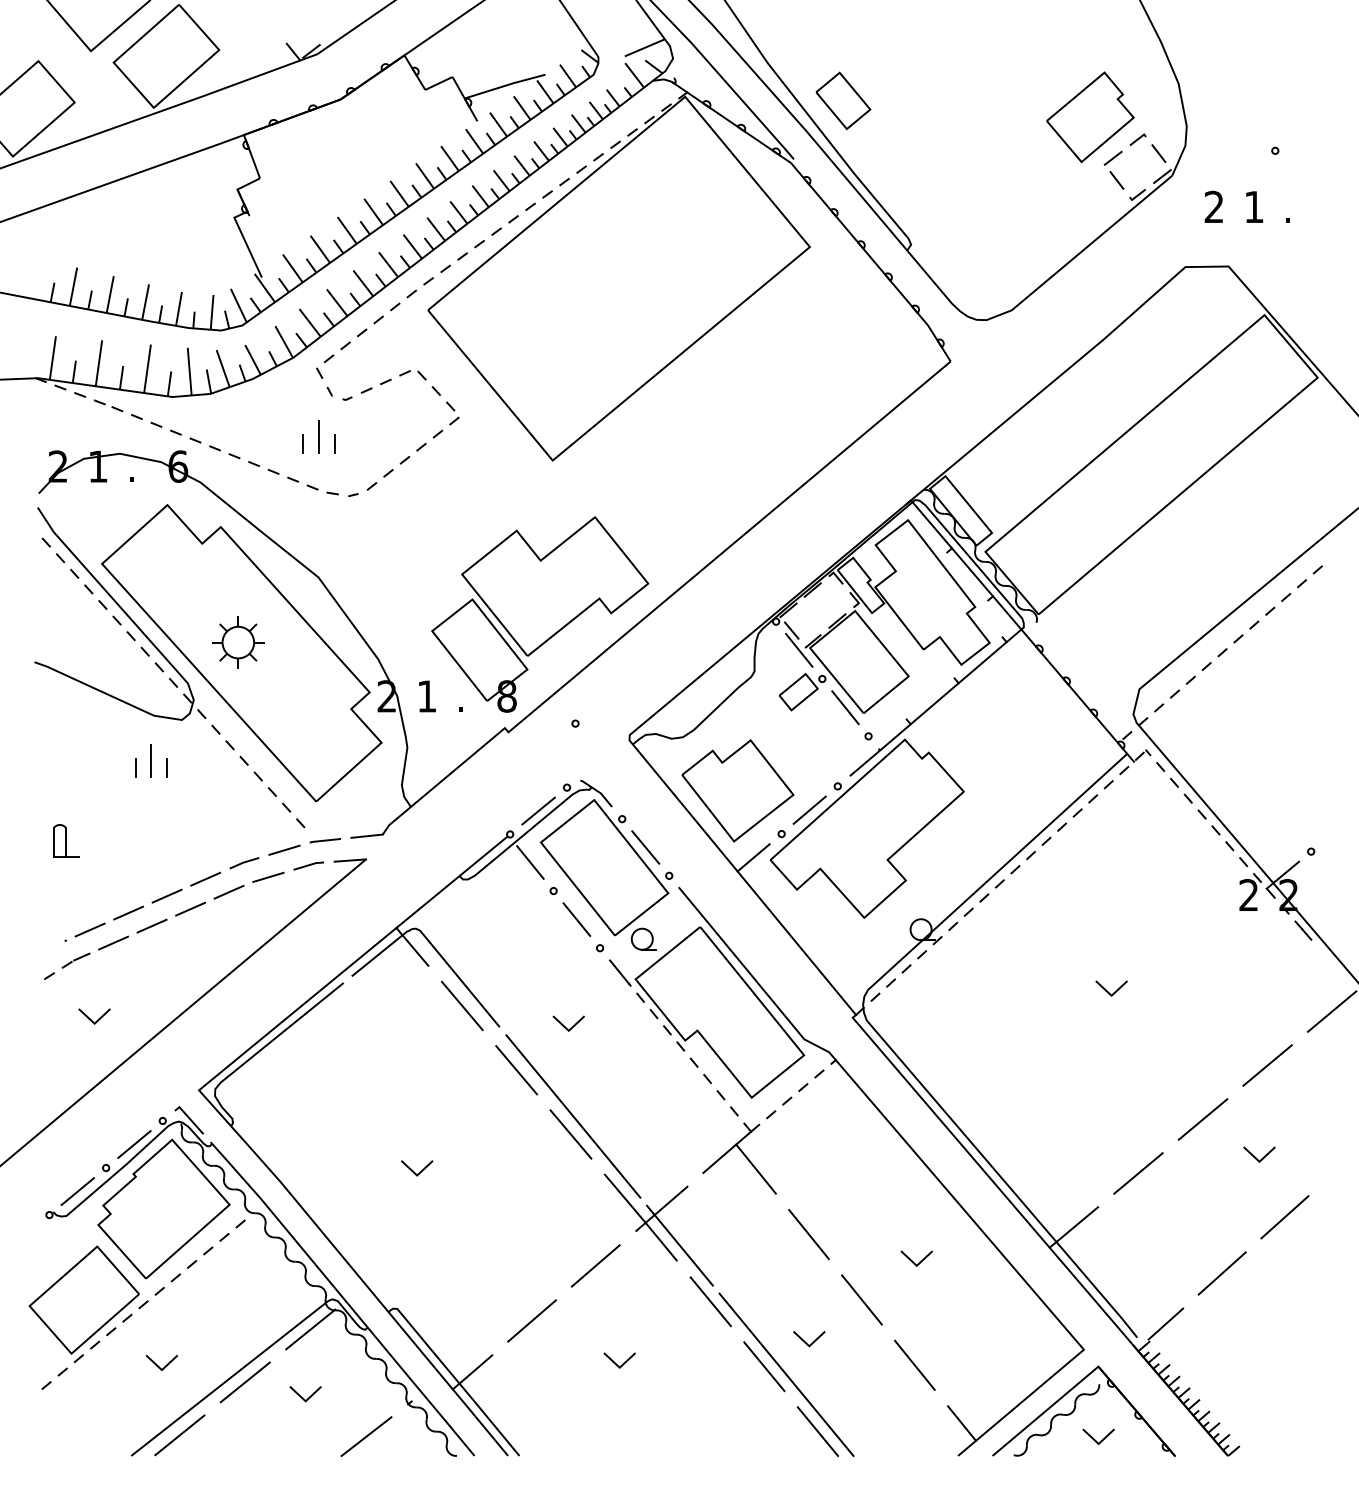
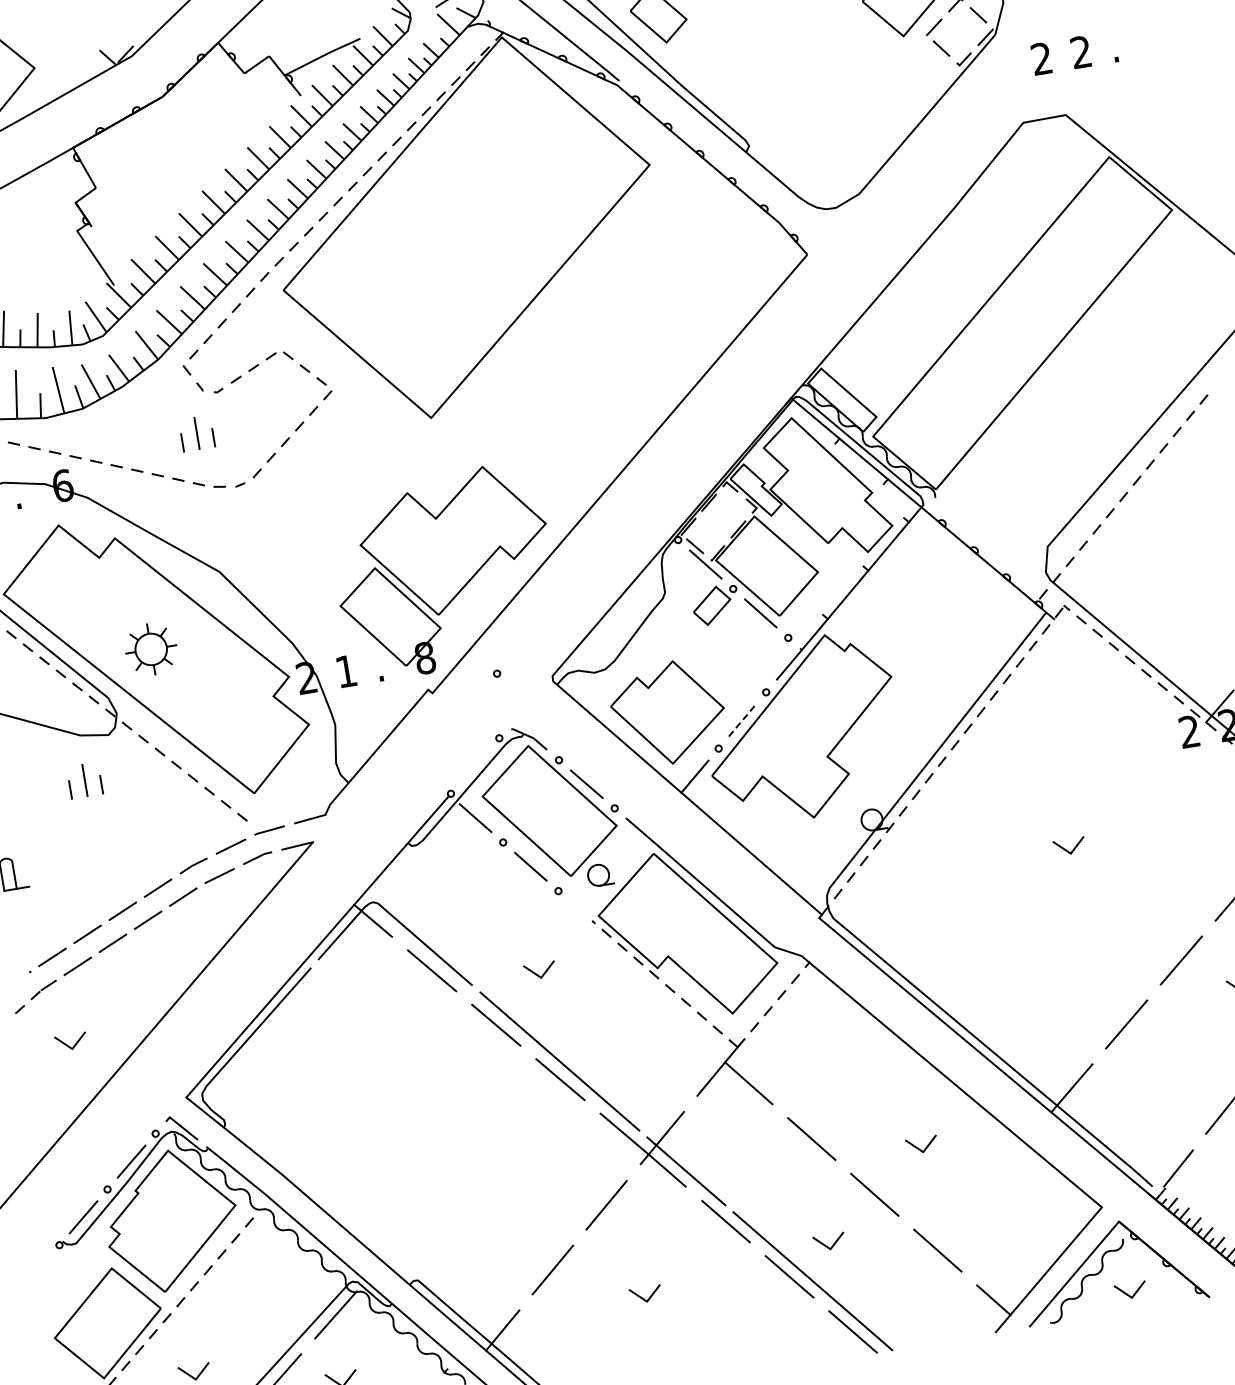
text: (1253, 206) -> (1080, 51), 1 -> 2
line: (810, 809) -> (743, 719), solid -> dashed
line: (538, 810) -> (474, 765), removed
line: (619, 971) -> (581, 910), removed
line: (418, 1172) -> (416, 1142), removed

